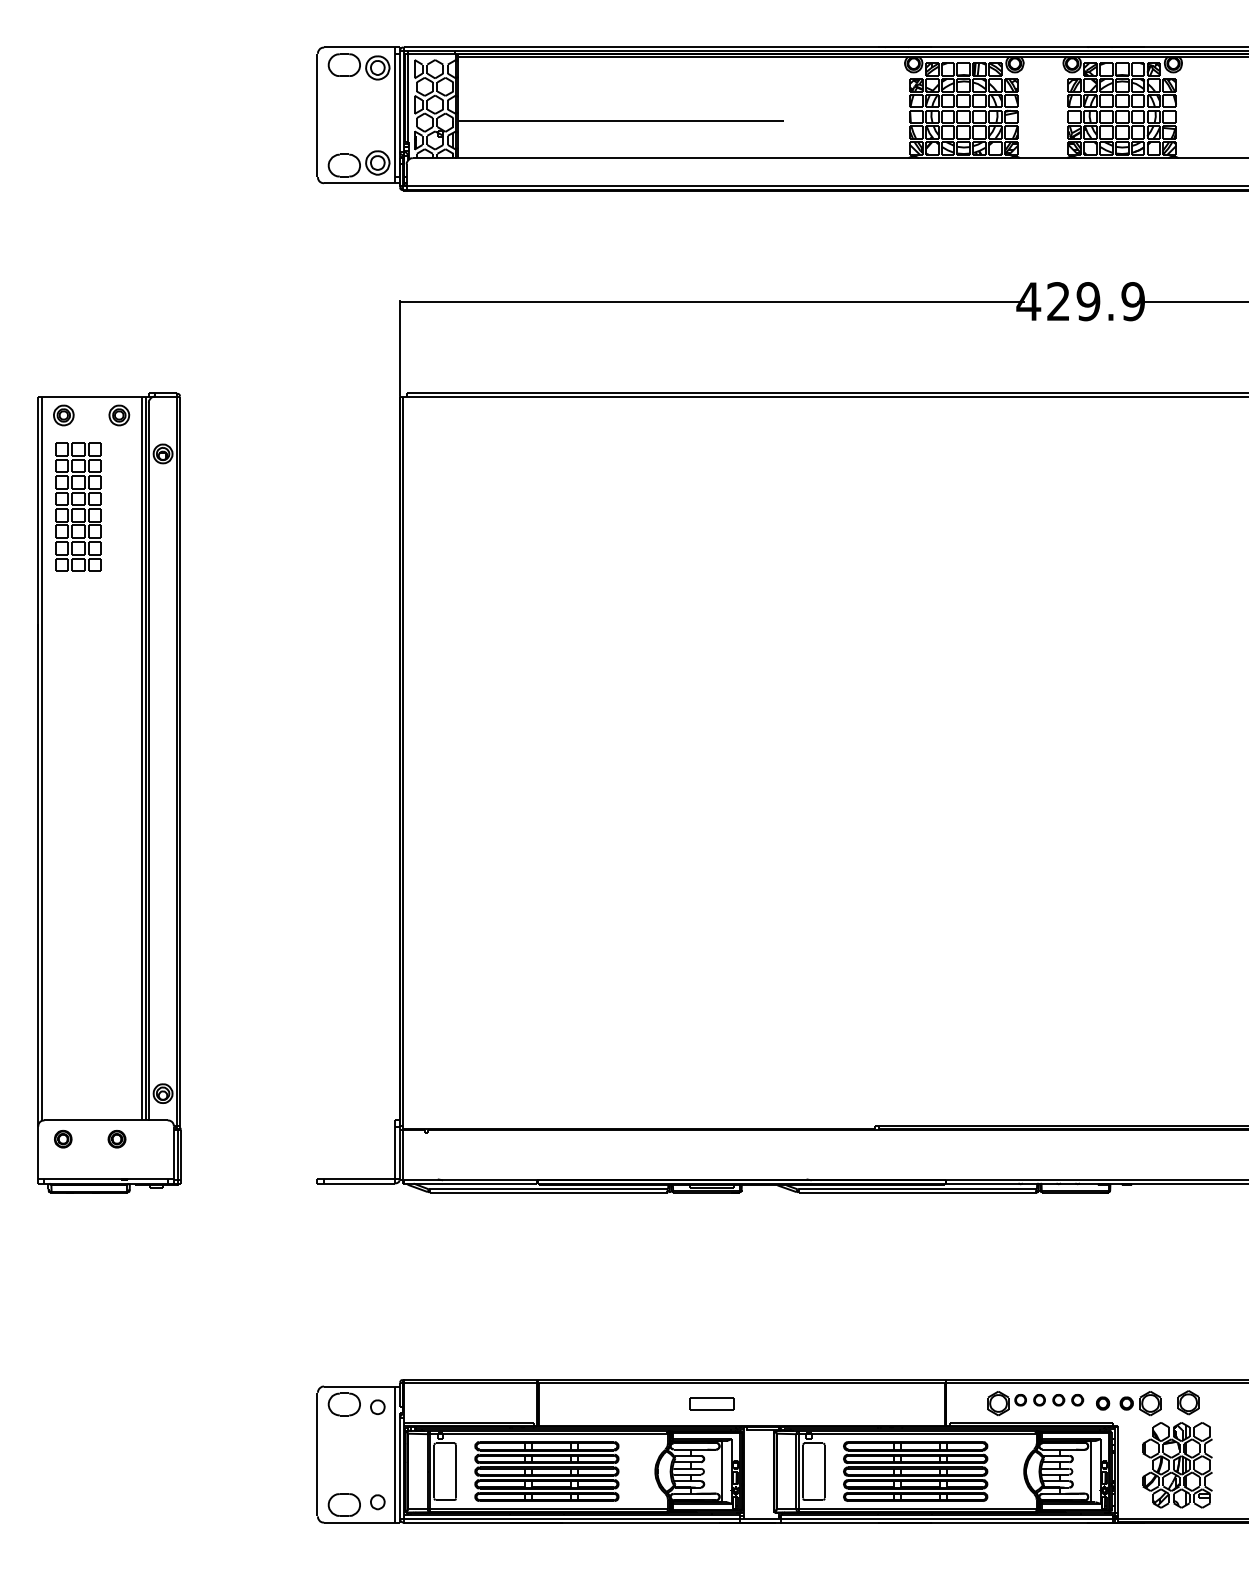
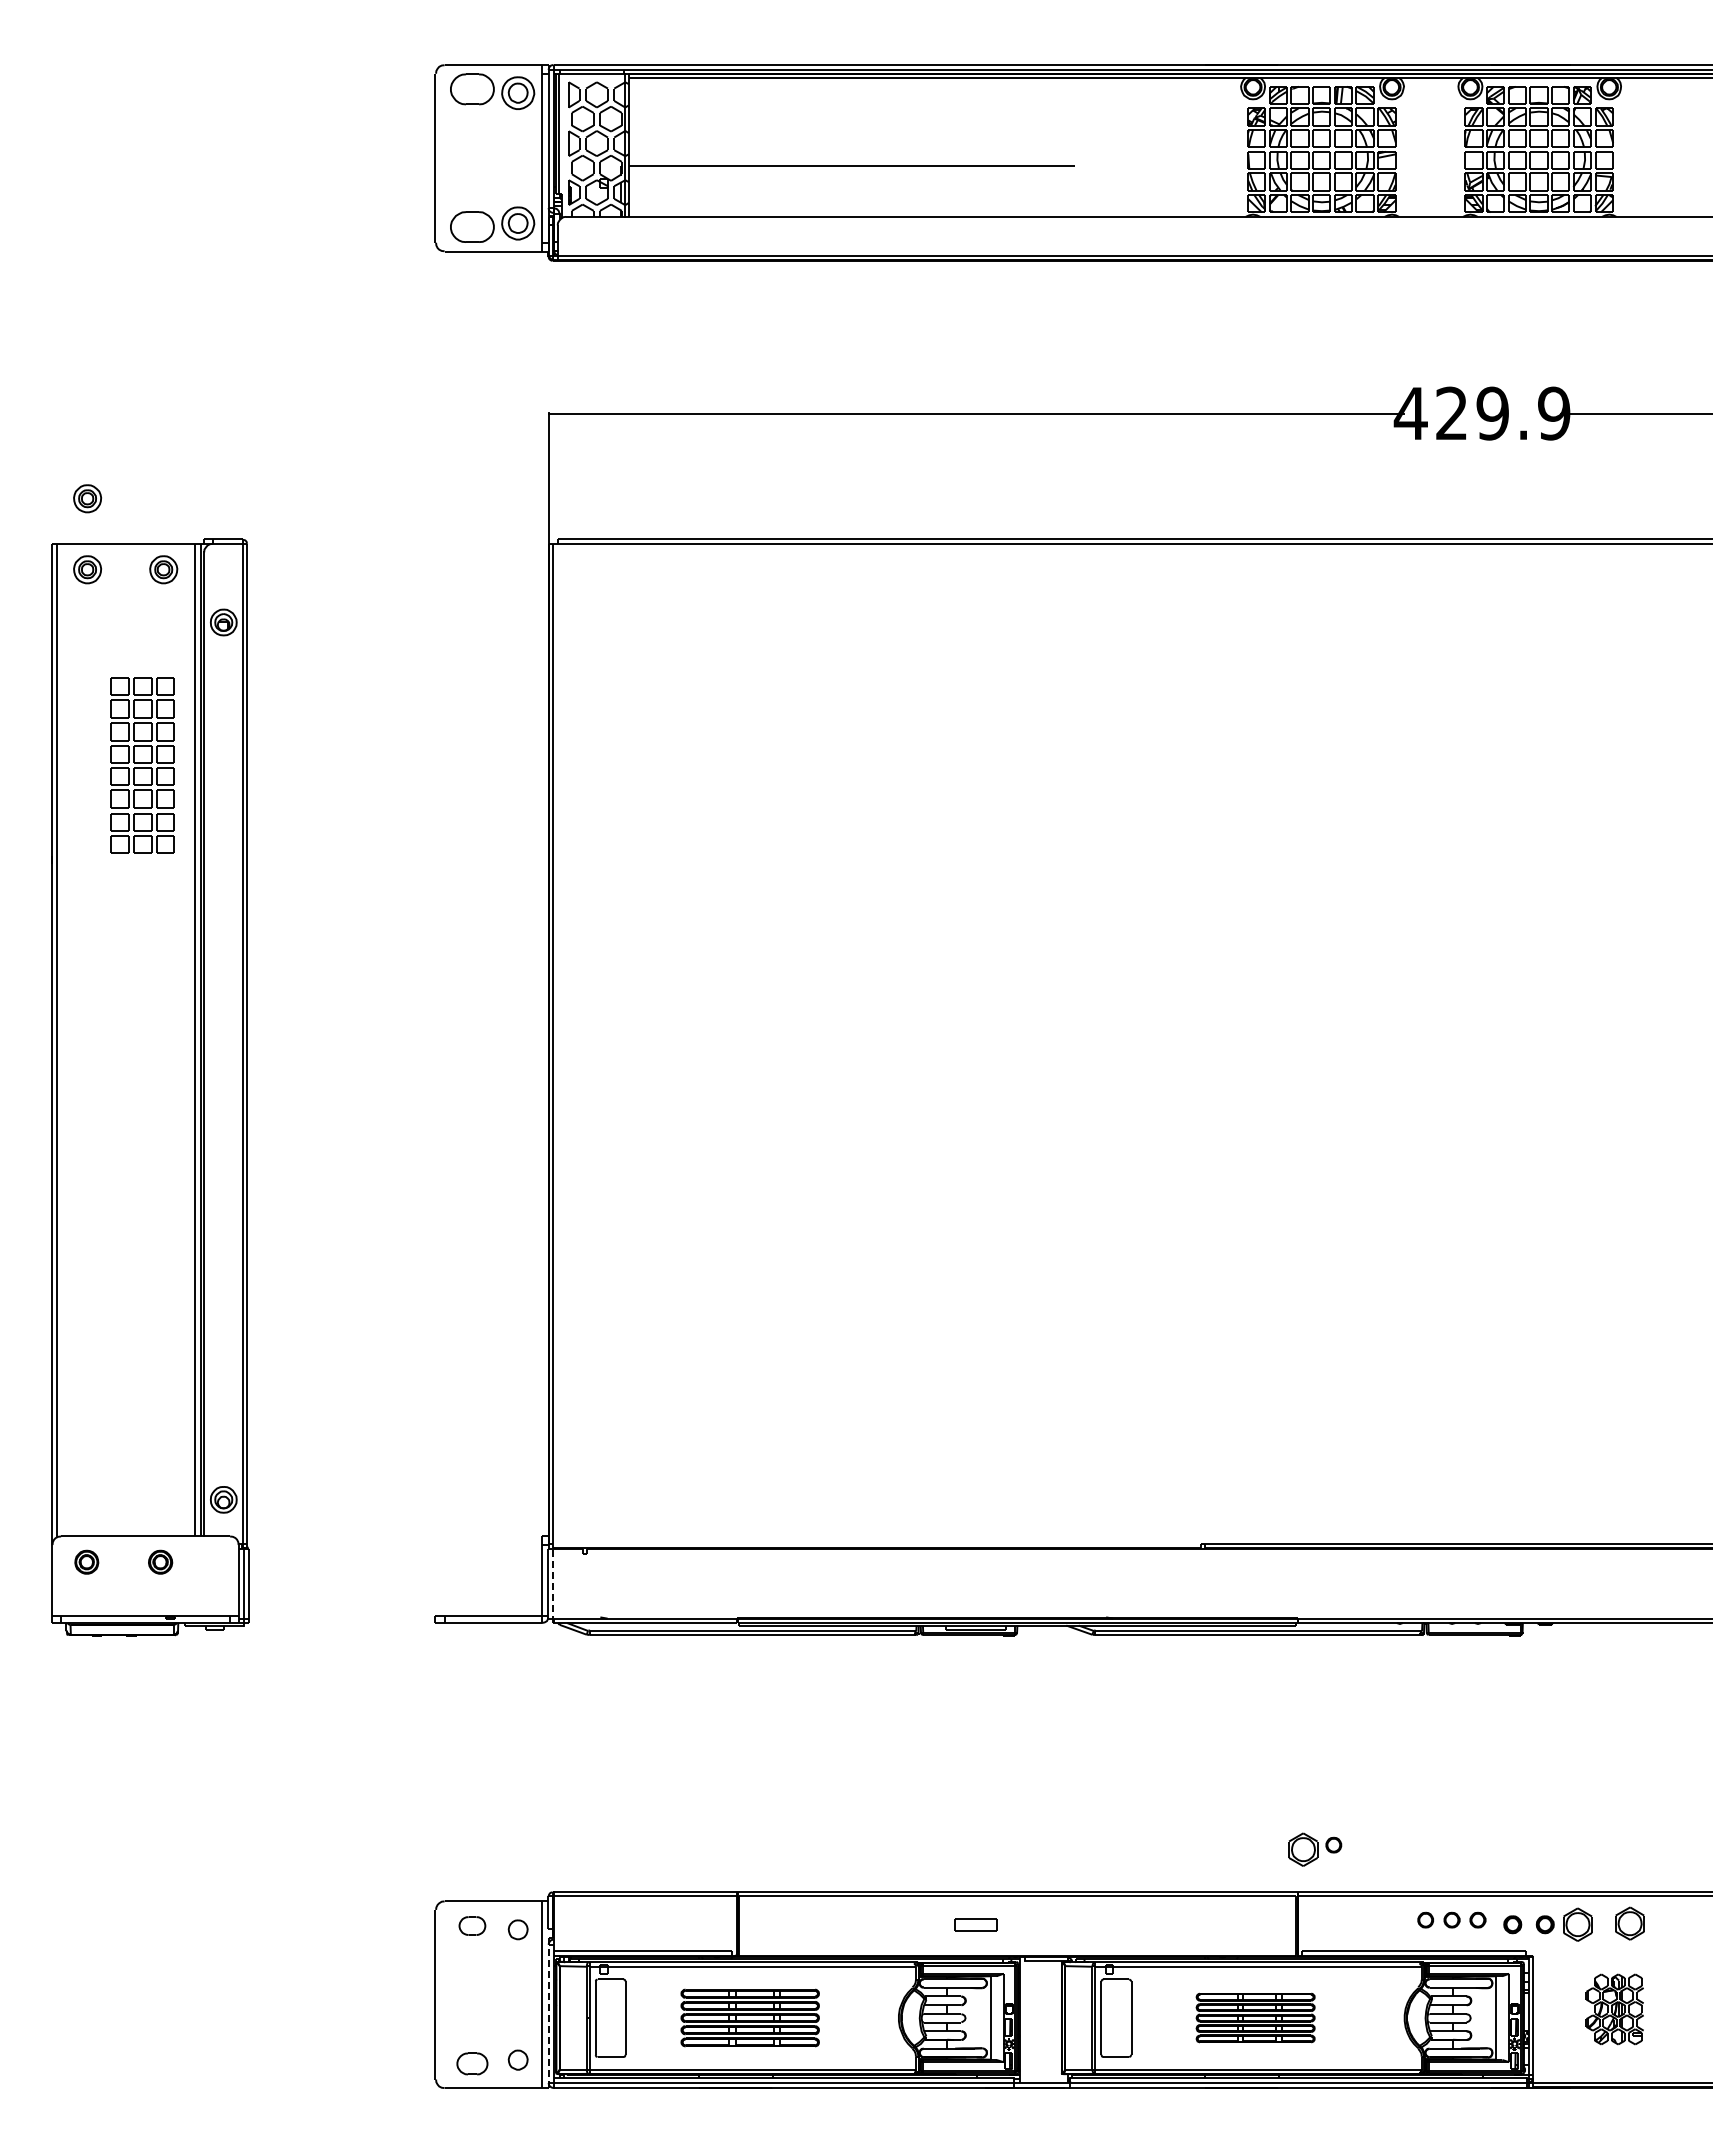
part: (63, 363) -> (87, 498), added
part: (78, 507) -> (142, 765), moved
line: (402, 1156) -> (552, 1586), solid -> dashed
part: (1007, 1403) -> (1315, 1849), moved
part: (344, 1404) -> (472, 1925), size x0.6
part: (711, 1404) -> (975, 1925), size x0.7
part: (1177, 1465) -> (1614, 2009), size x0.6
line: (399, 1467) -> (548, 2012), solid -> dashed
part: (547, 1471) -> (750, 2017), size x0.7
part: (915, 1471) -> (1255, 2017), size x0.6
part: (344, 1504) -> (472, 2063), size x0.7

